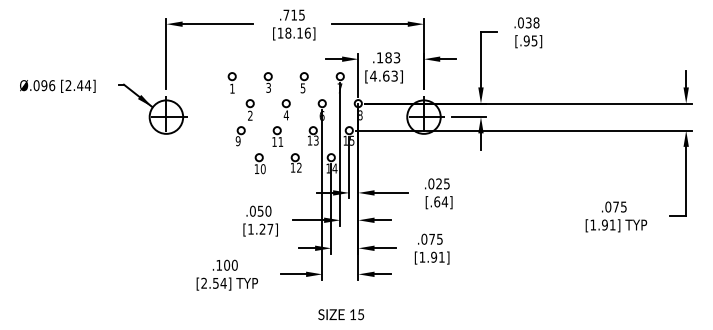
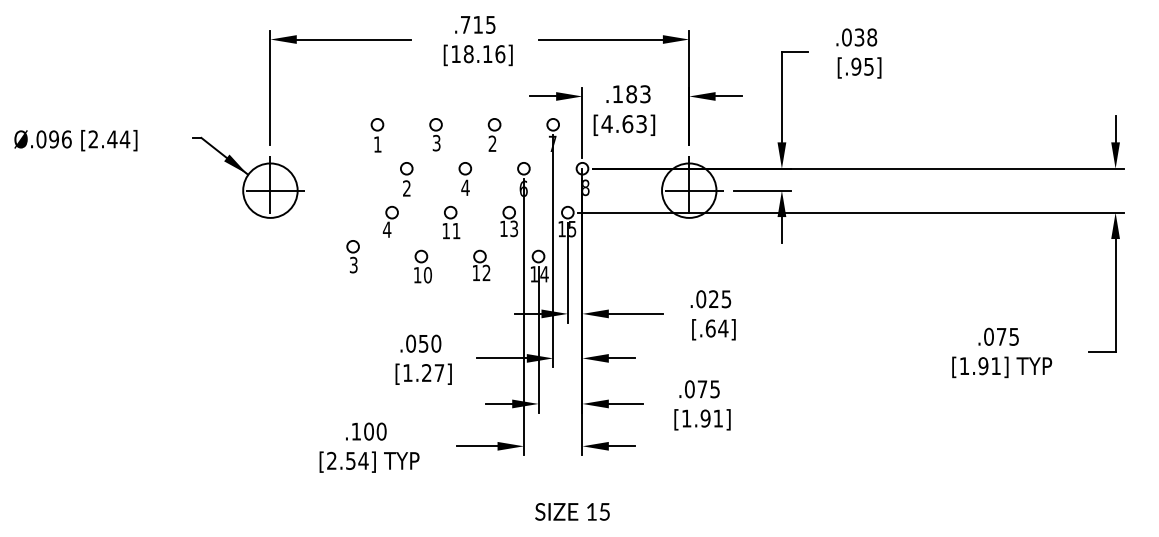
text: (57, 85) -> (75, 139), moved
text: (302, 88) -> (491, 144), 5 -> 2
text: (237, 141) -> (386, 230), 9 -> 4
part: (216, 157) -> (351, 256), added
text: (341, 314) -> (572, 511), moved

